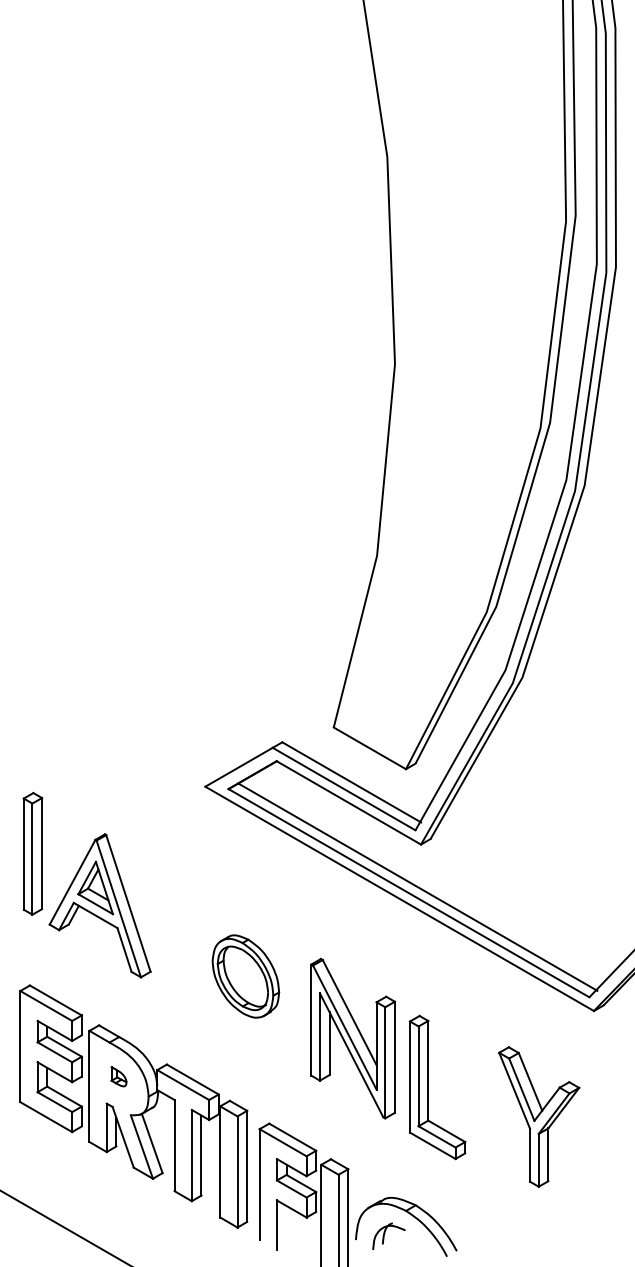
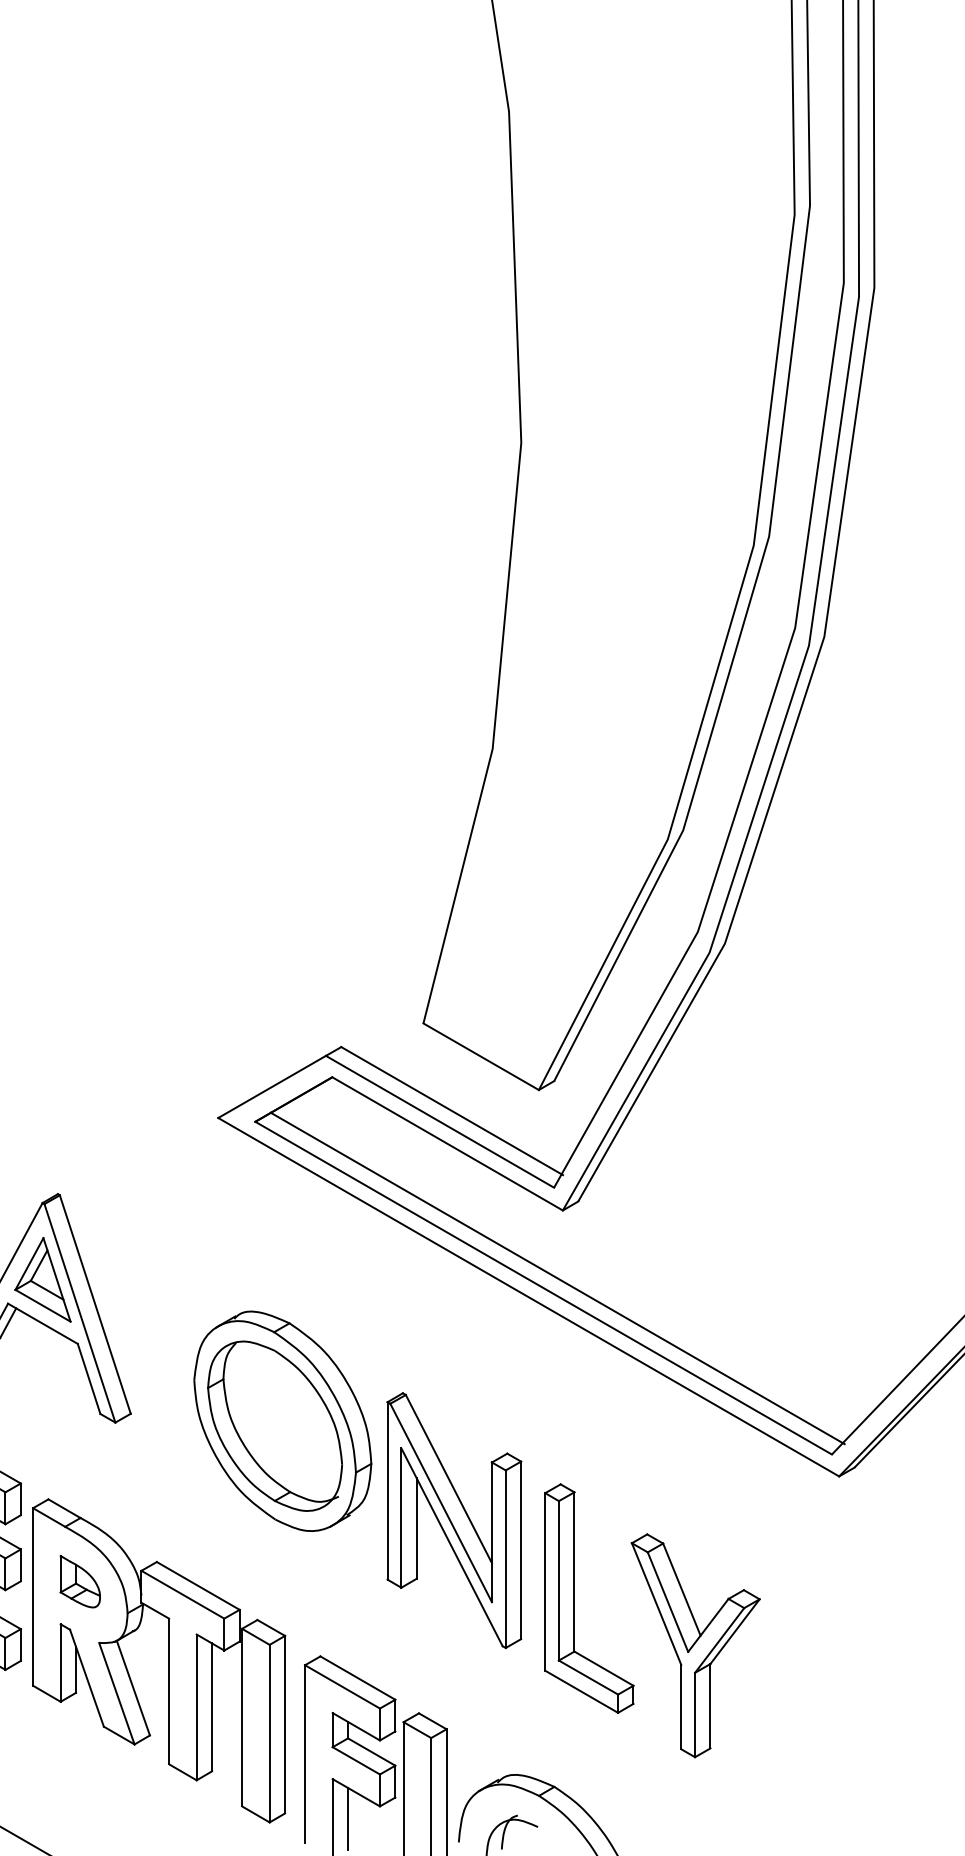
part: (245, 976) -> (282, 1421), size x1.67
part: (118, 1076) -> (79, 1581), size x1.67
part: (539, 1116) -> (696, 1644), moved
line: (286, 1224) -> (347, 1817), added

